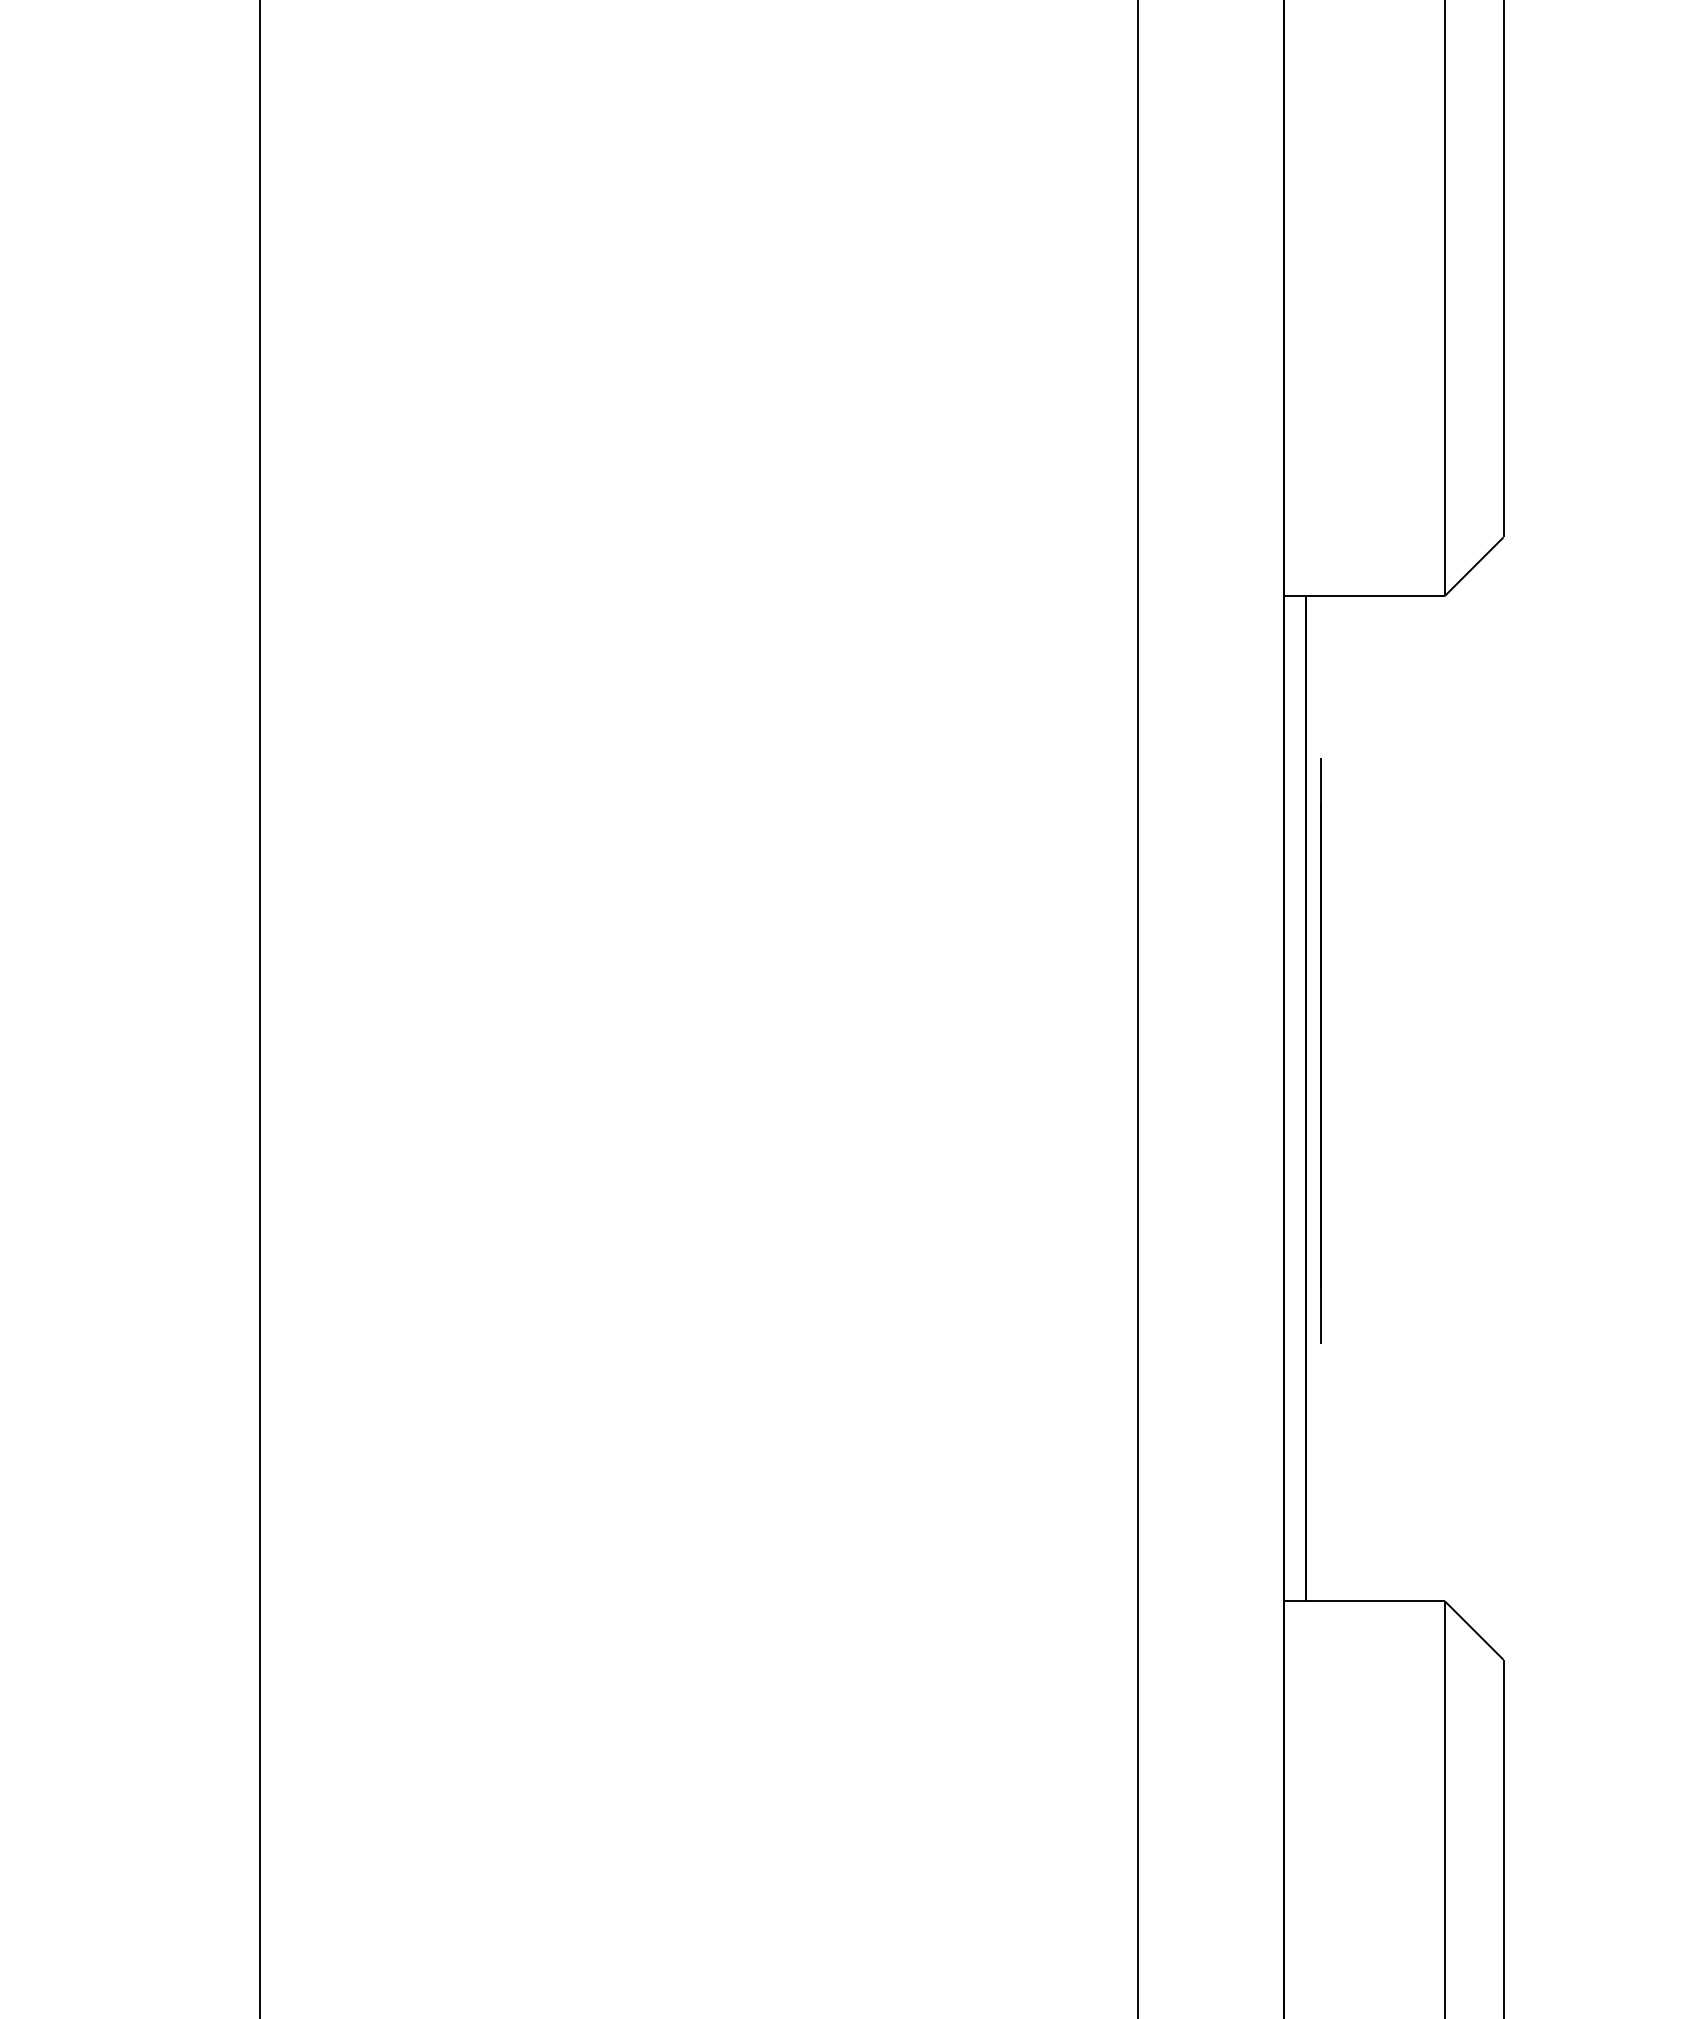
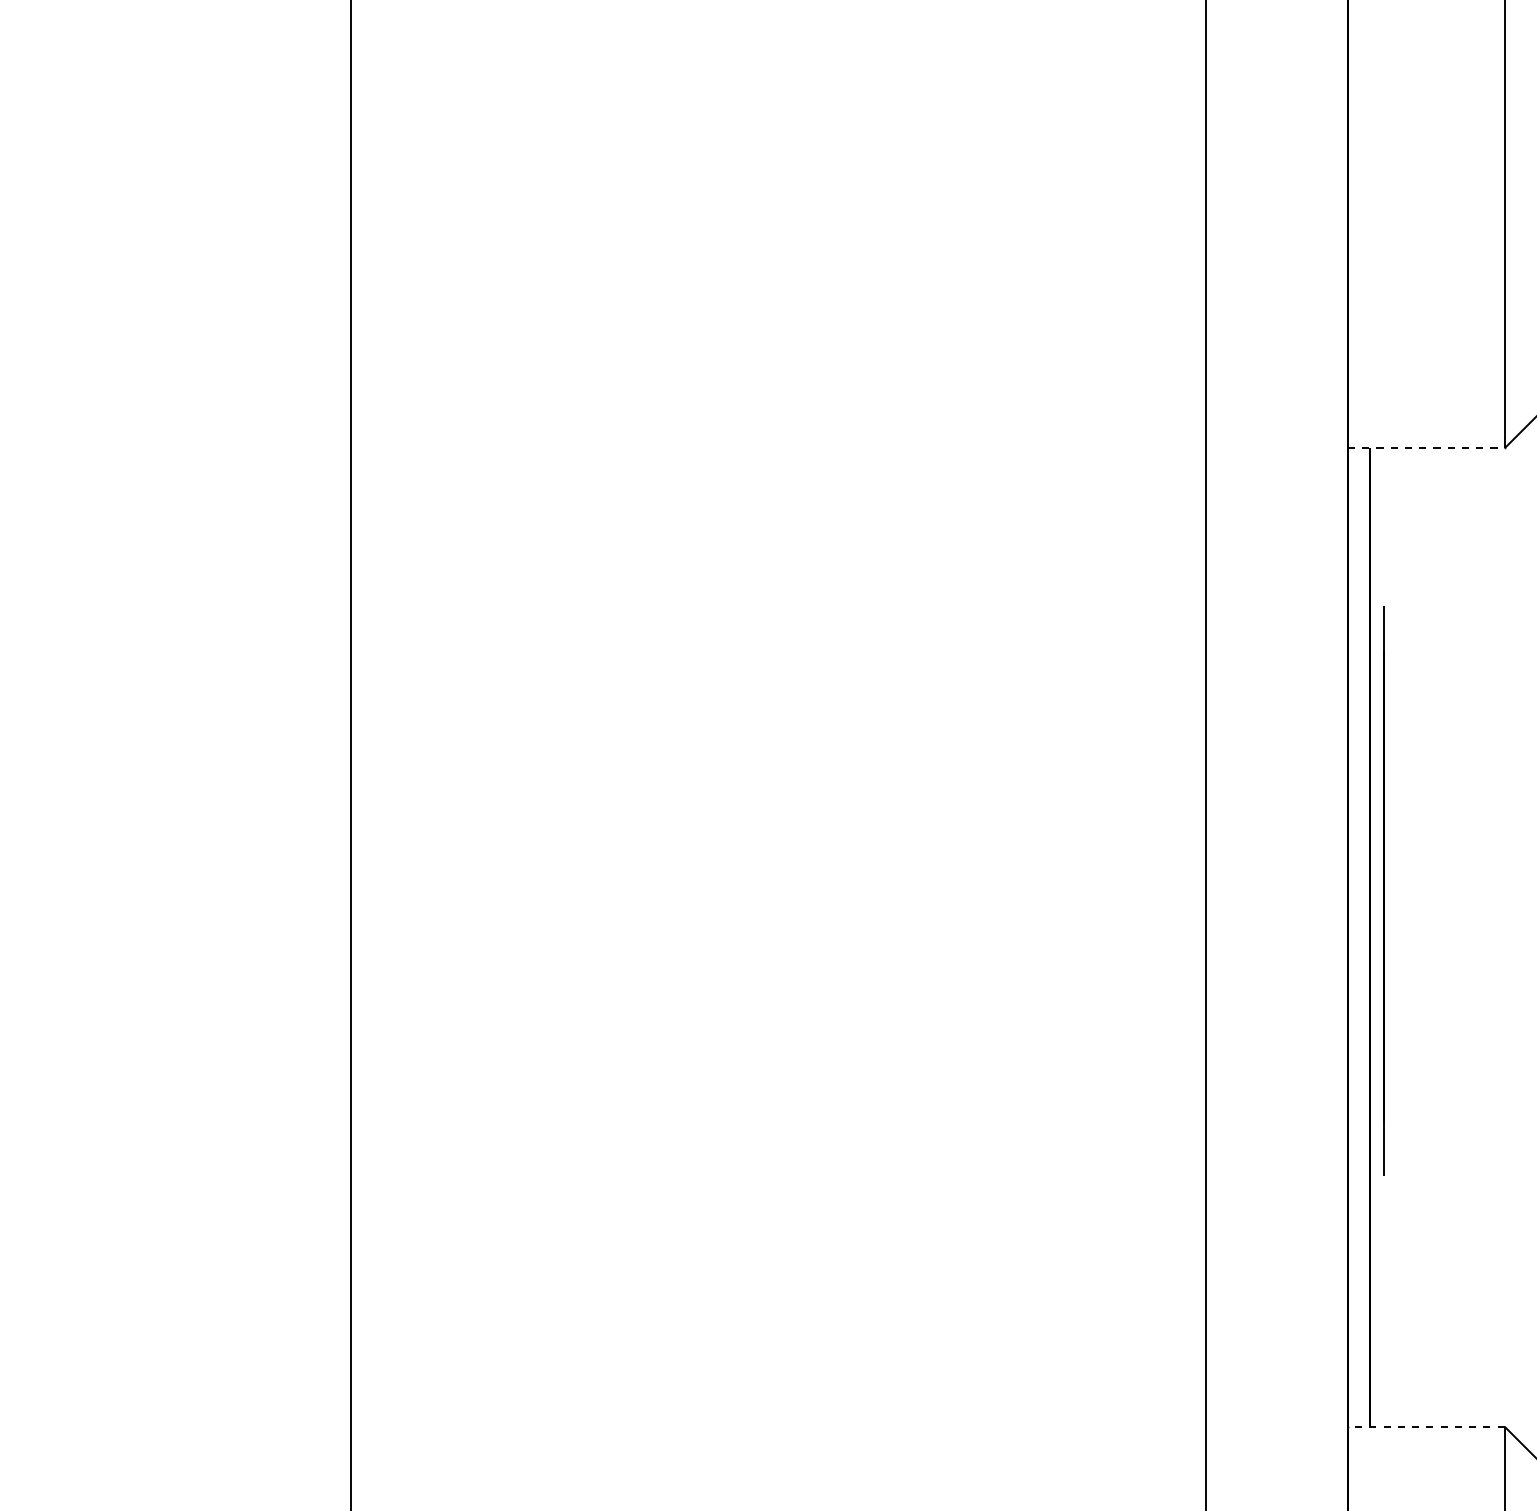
line: (1364, 595) -> (1426, 447), solid -> dashed
line: (1363, 1601) -> (1425, 1426), solid -> dashed

